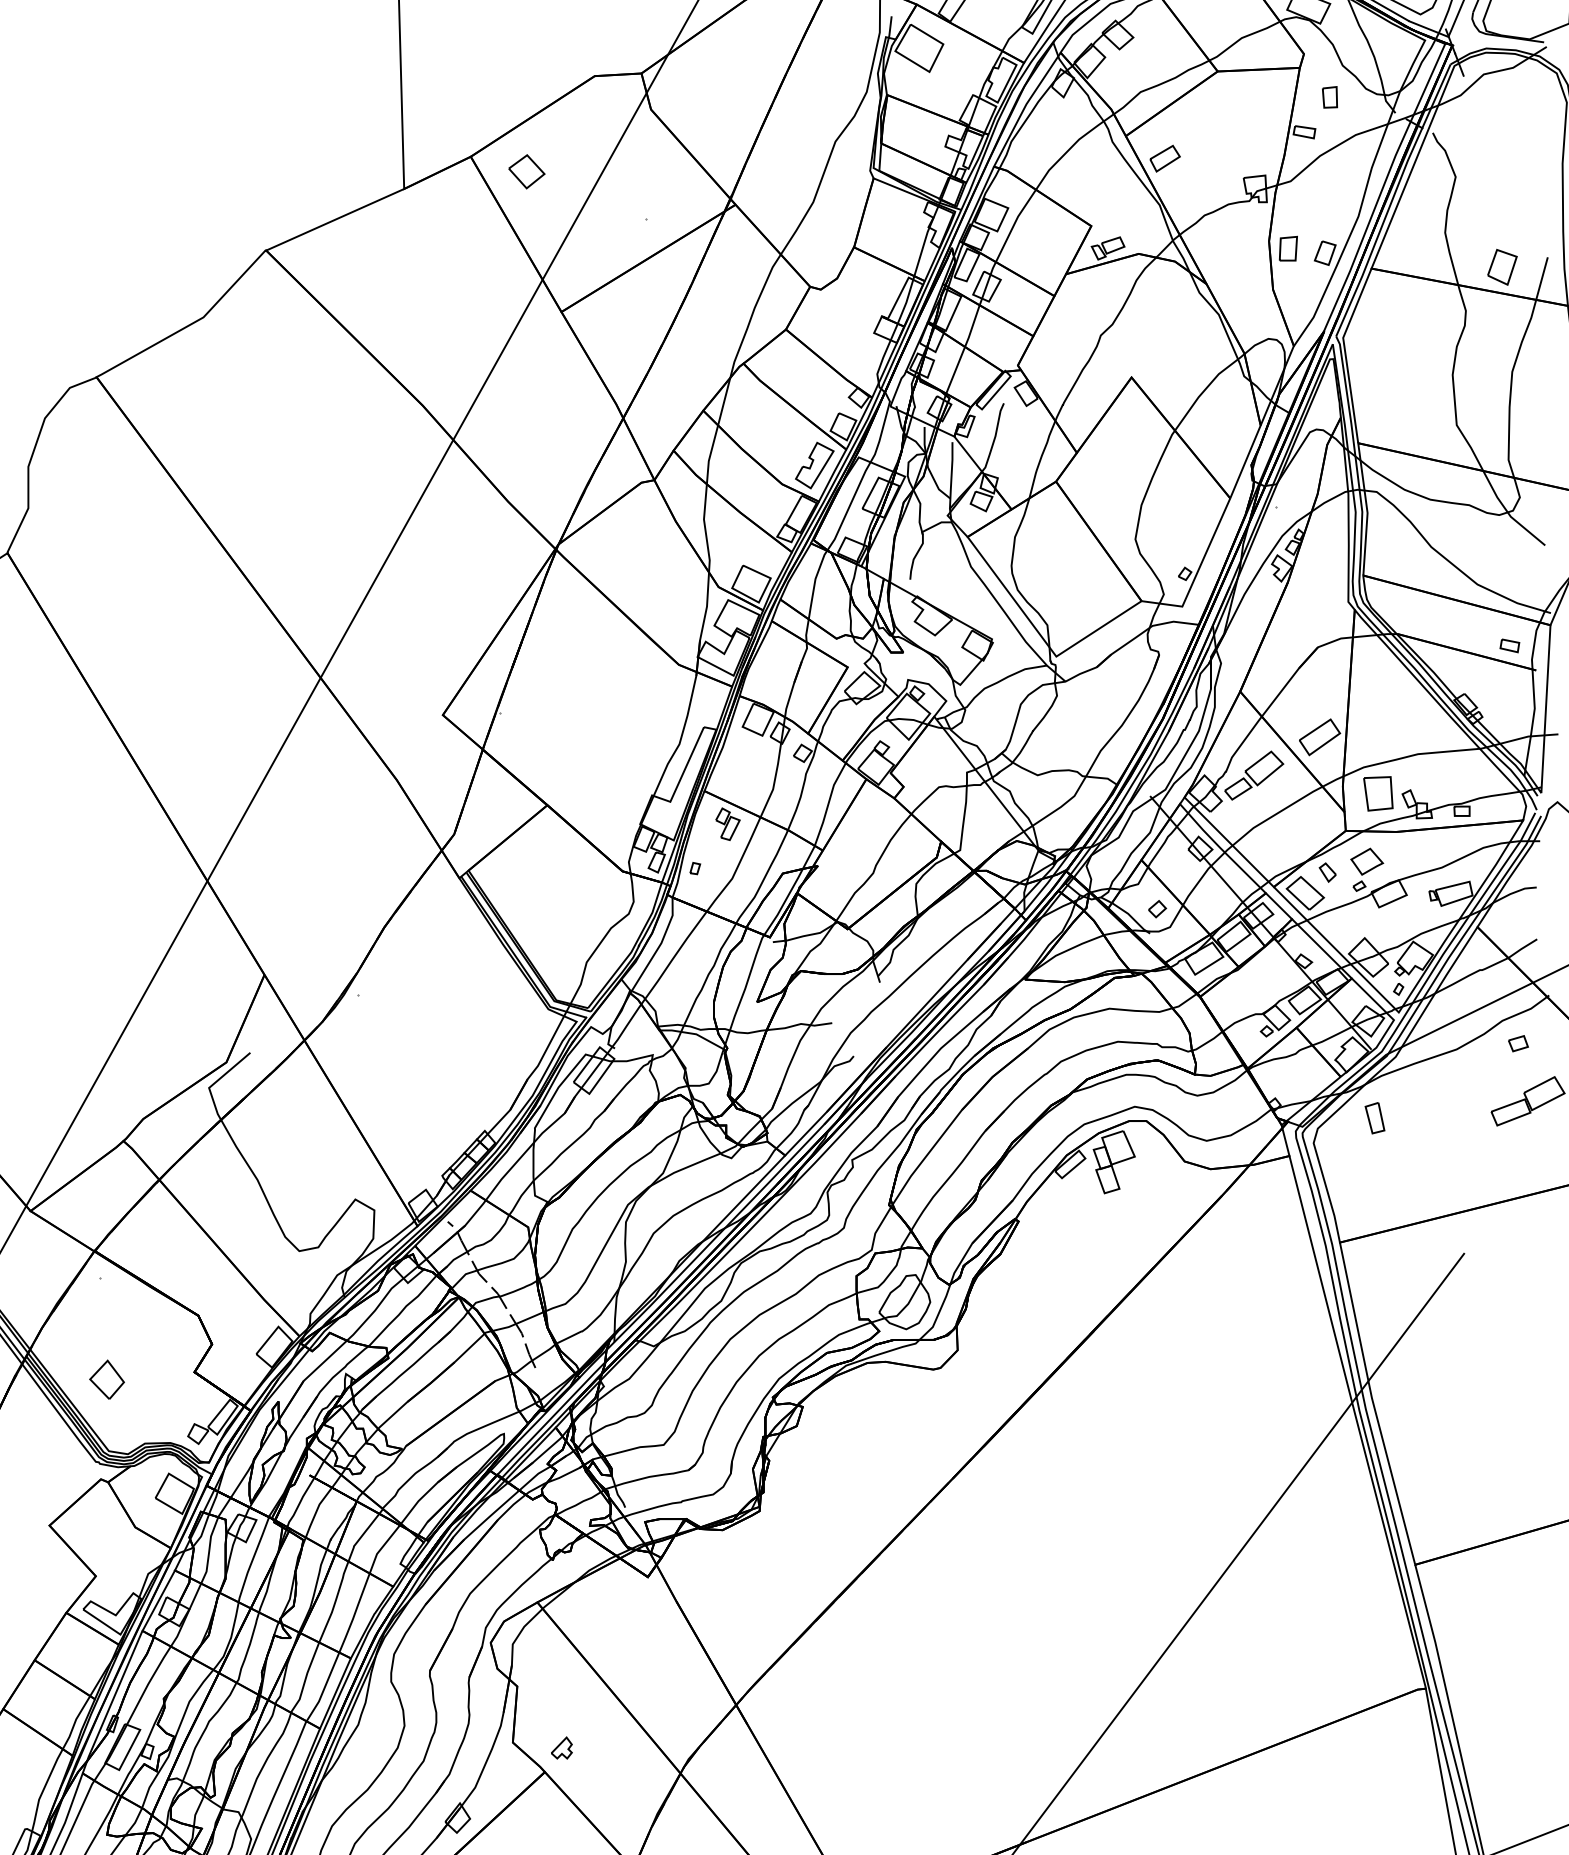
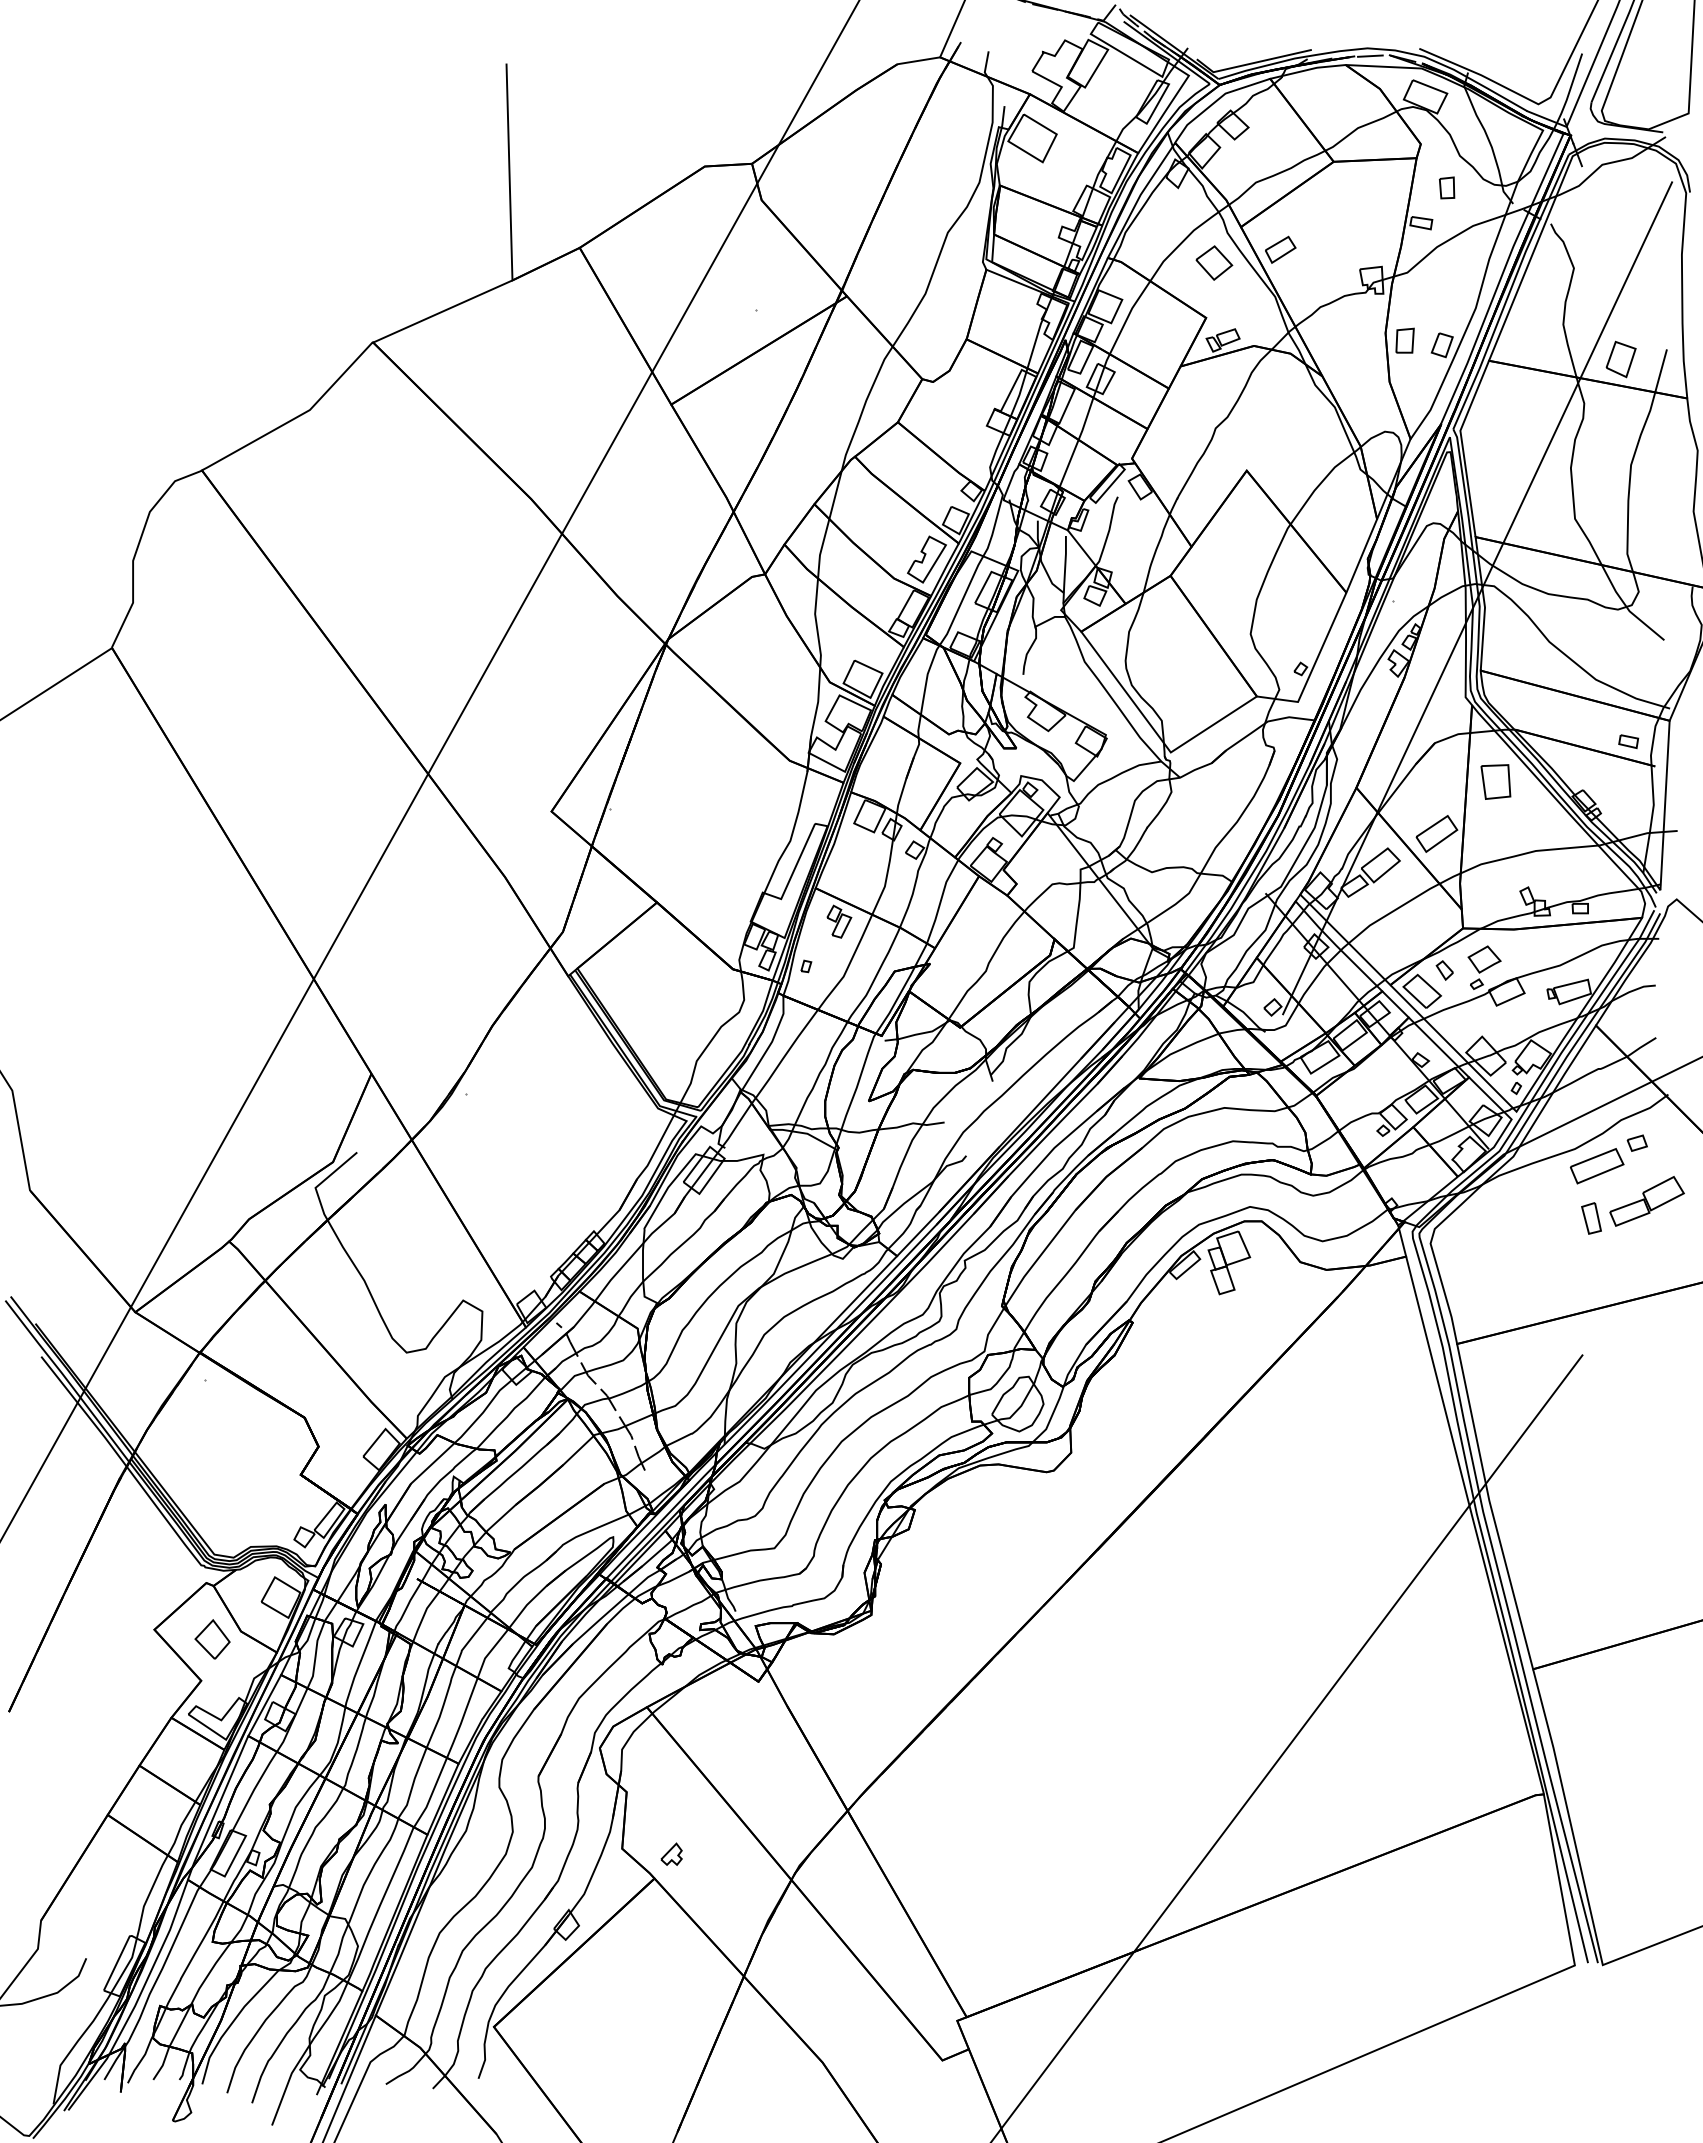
part: (527, 171) -> (1214, 262), moved
line: (1360, 504) -> (1477, 598), added
part: (1377, 793) -> (1495, 781), moved
part: (1478, 1066) -> (1596, 1166), added
part: (1374, 1118) -> (1591, 1218), moved
part: (107, 1379) -> (212, 1639), moved

